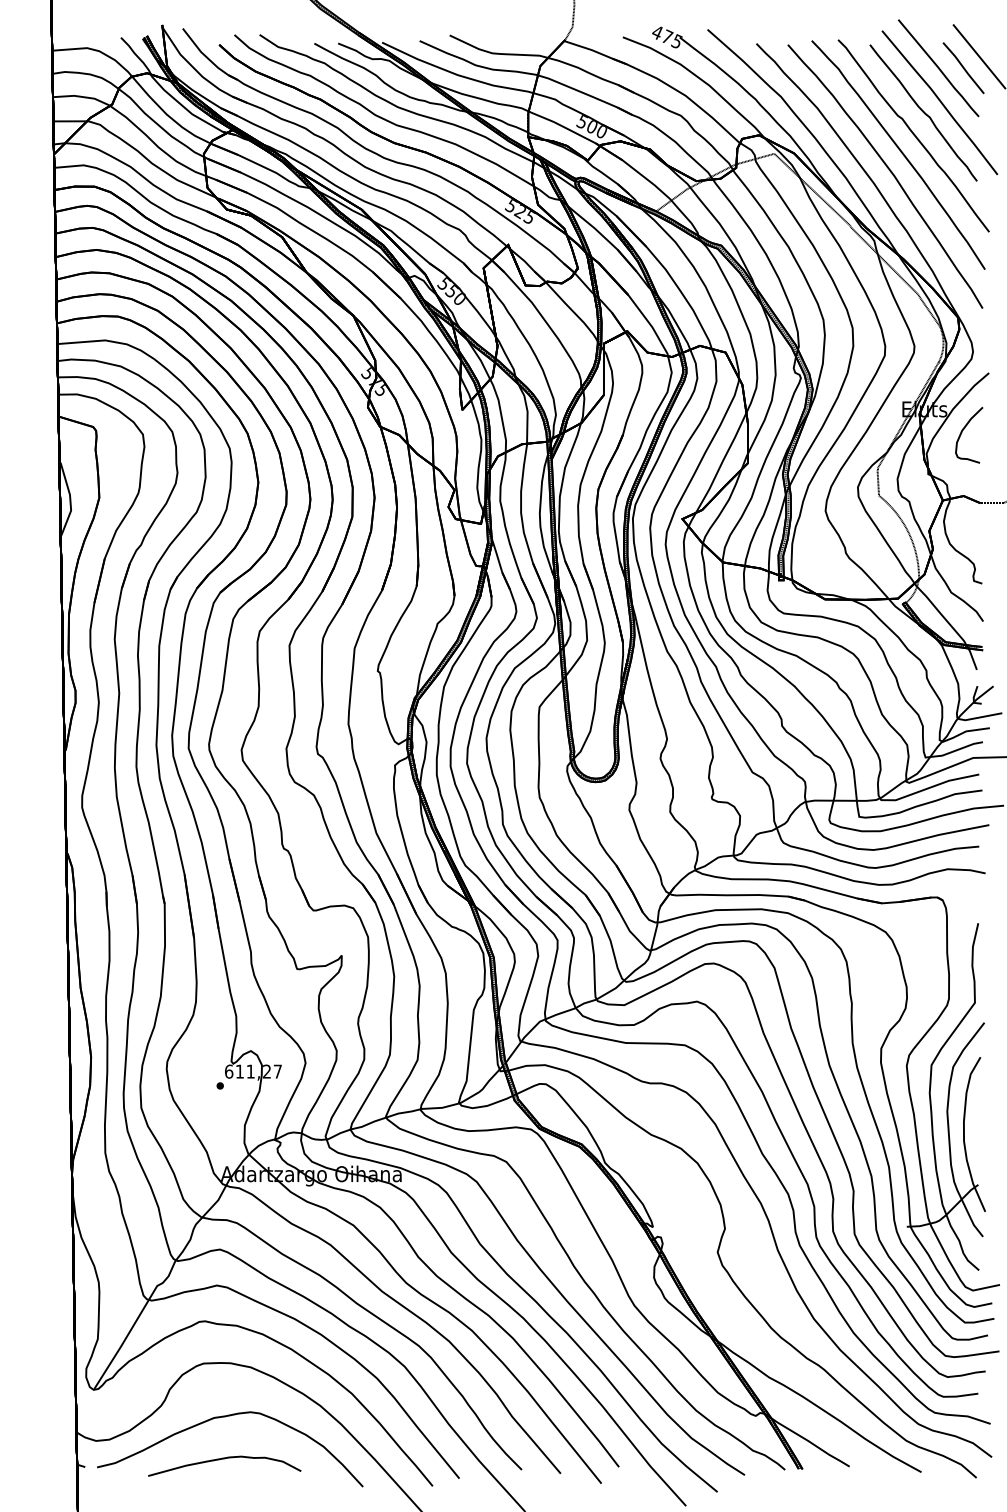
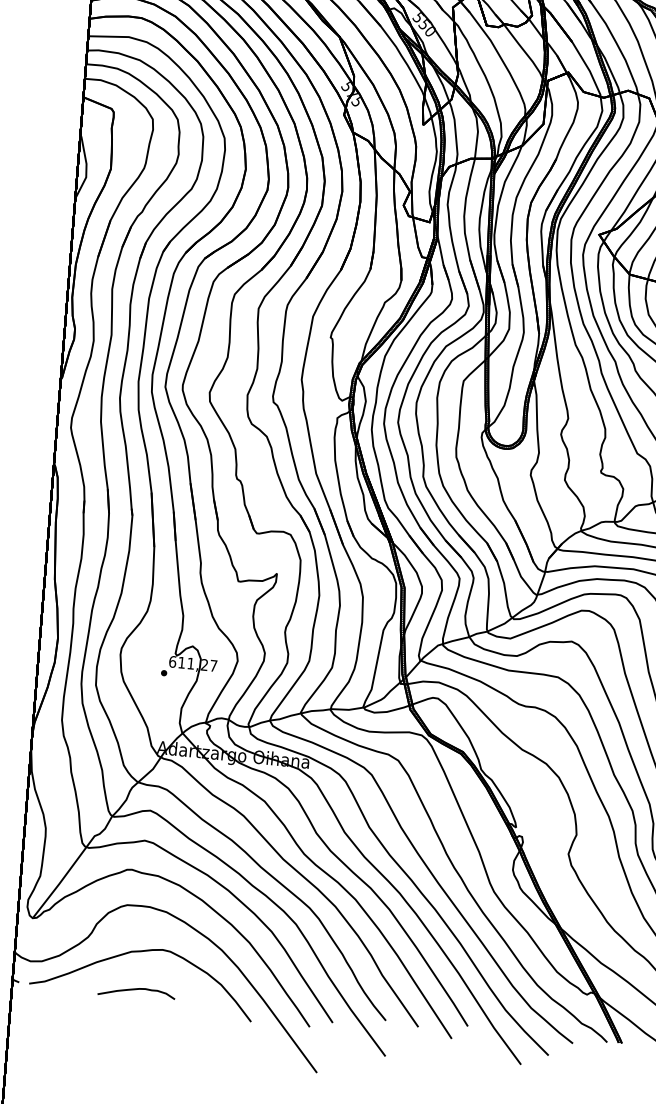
part: (224, 1465) -> (136, 992), size x0.6

